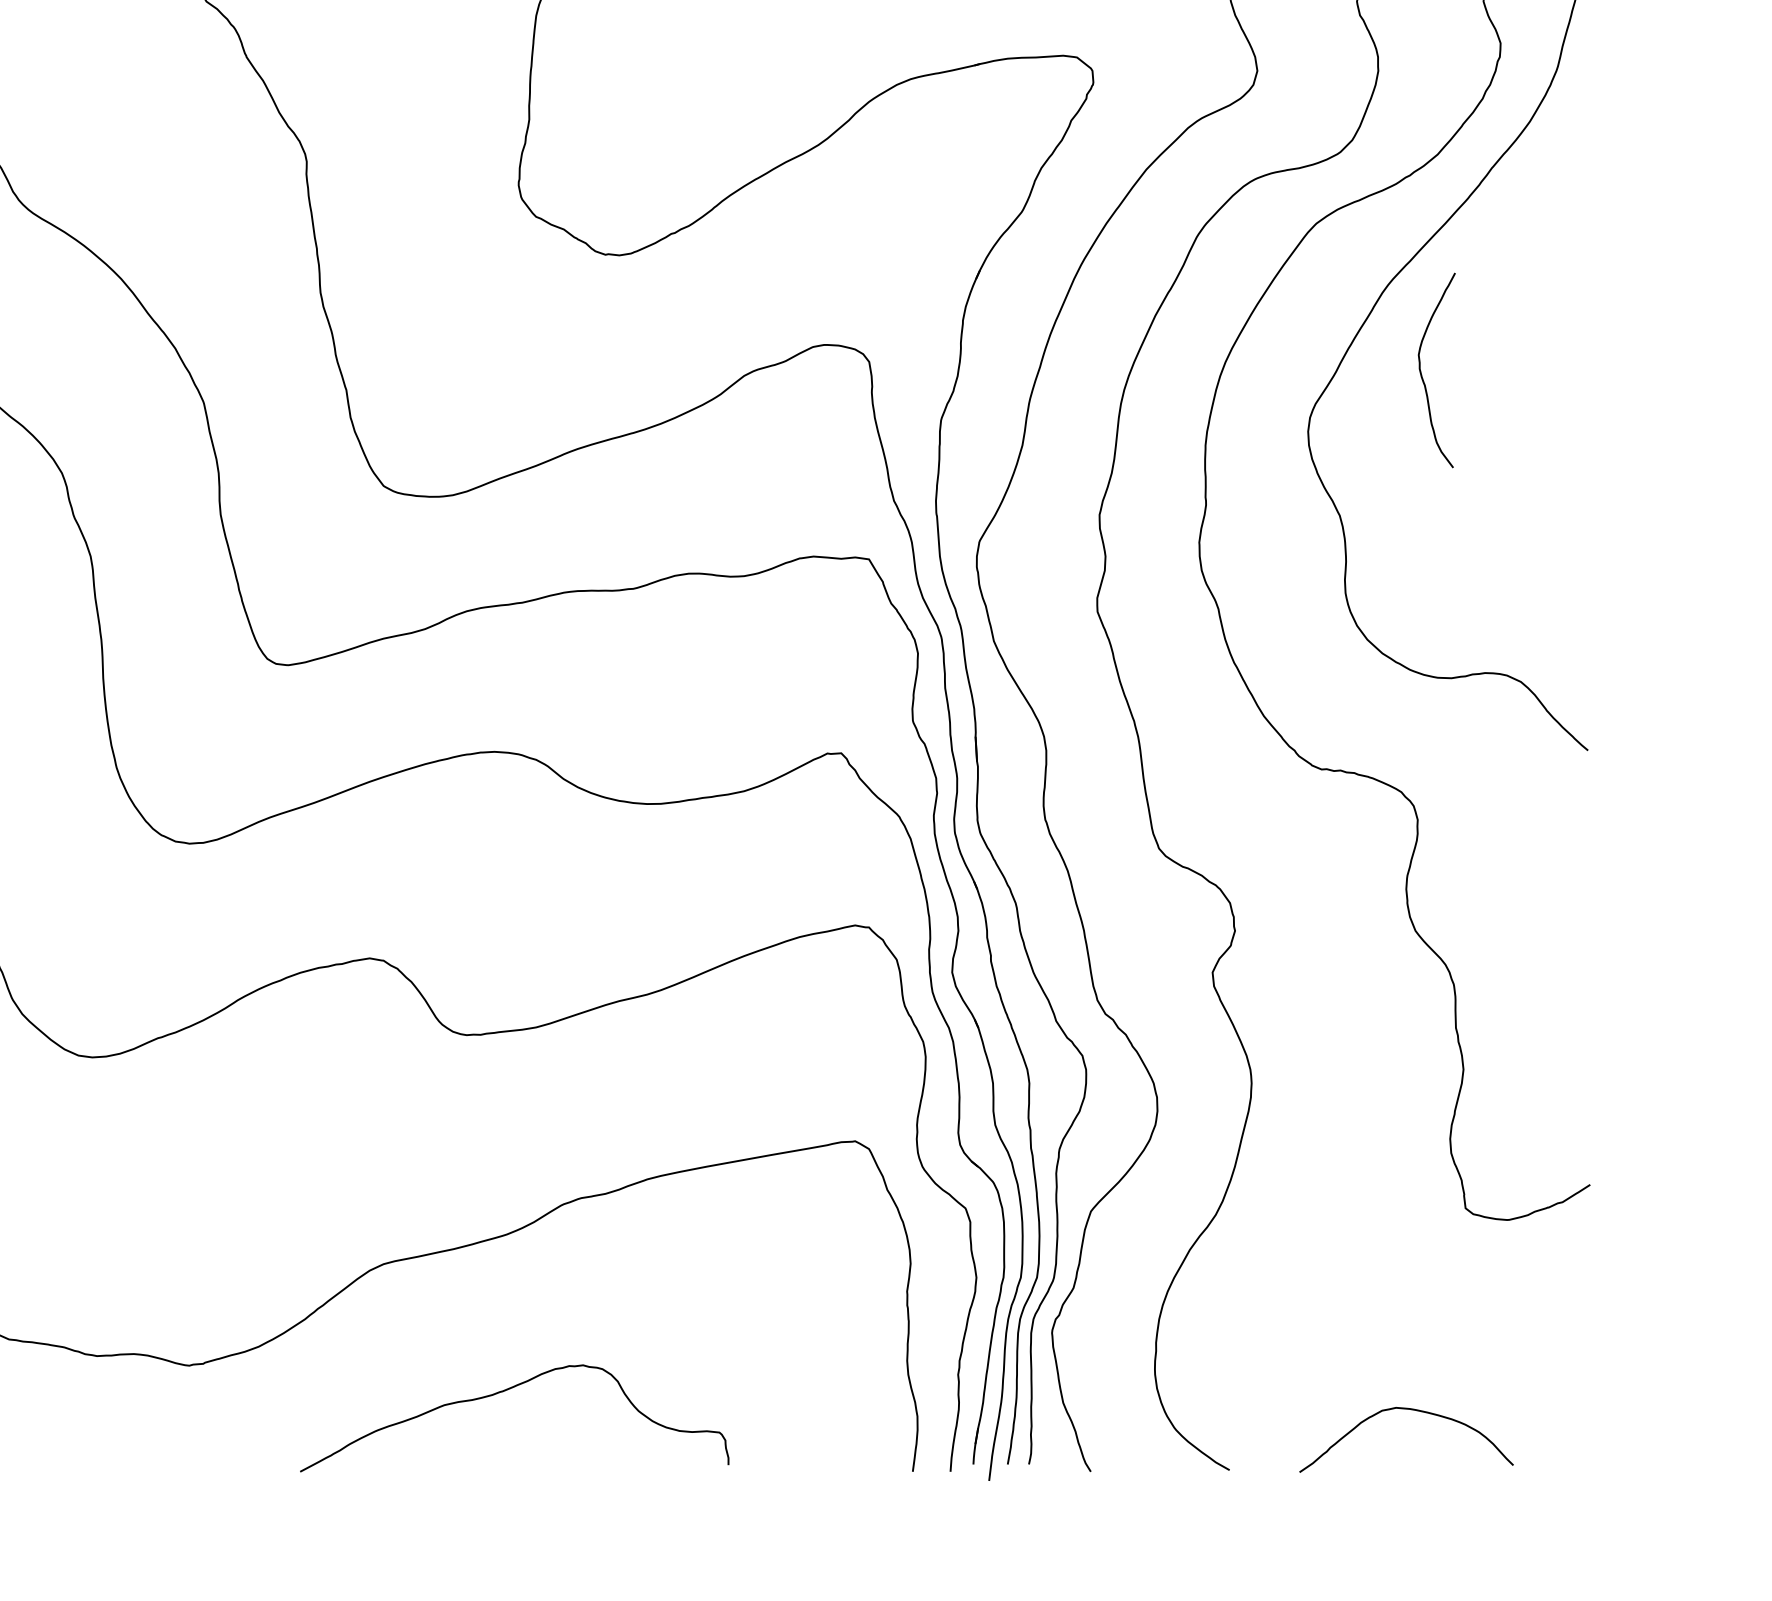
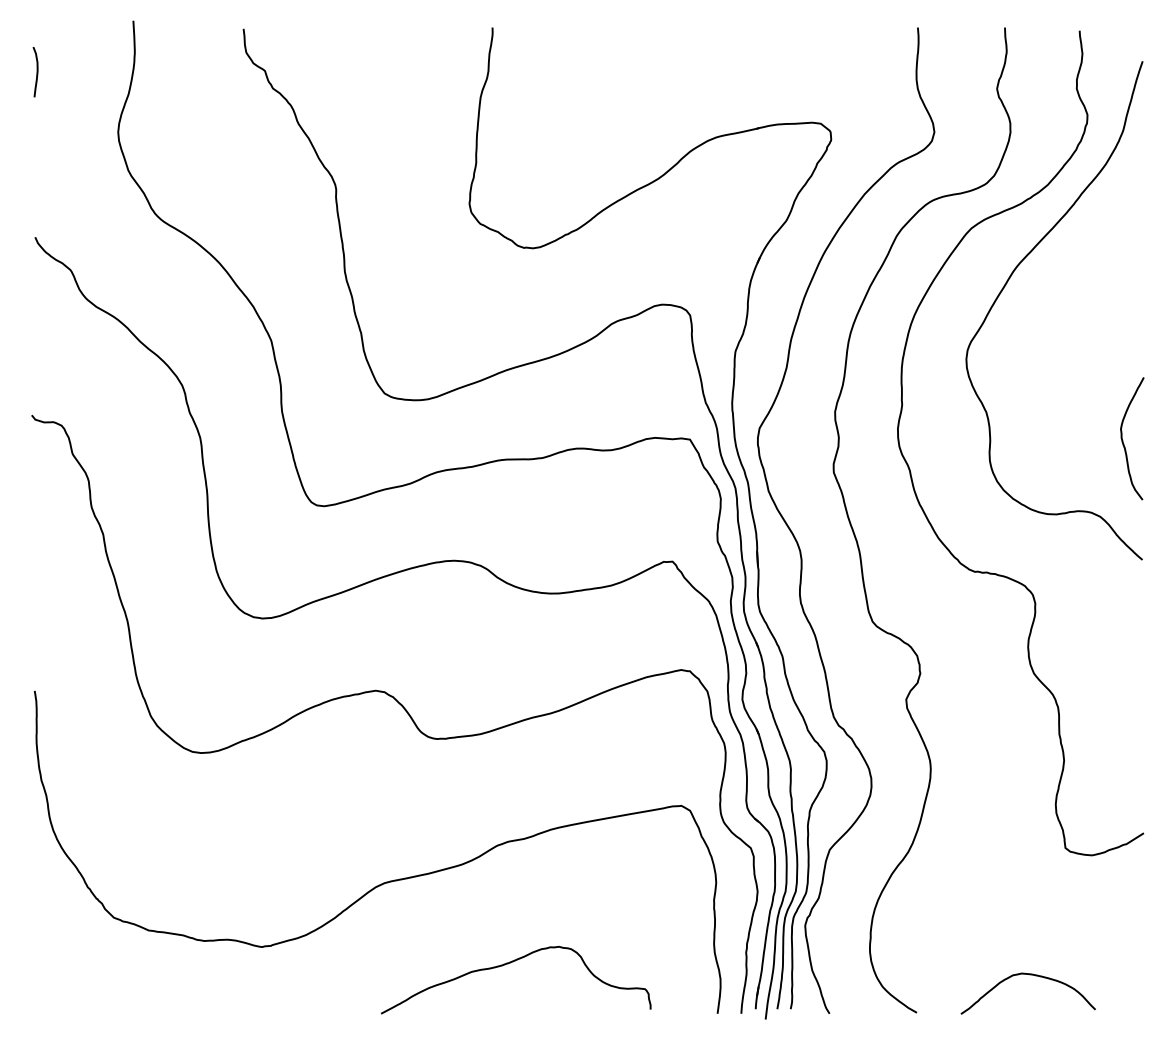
curve: (1422, 373) -> (1123, 440), moved
curve: (502, 1393) -> (508, 964), moved

